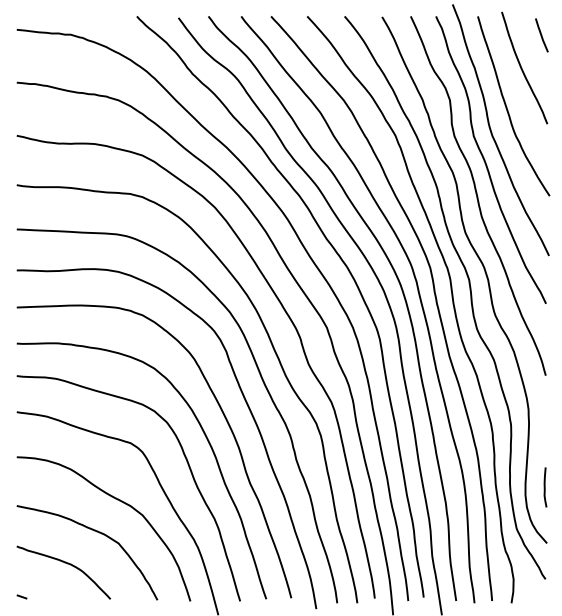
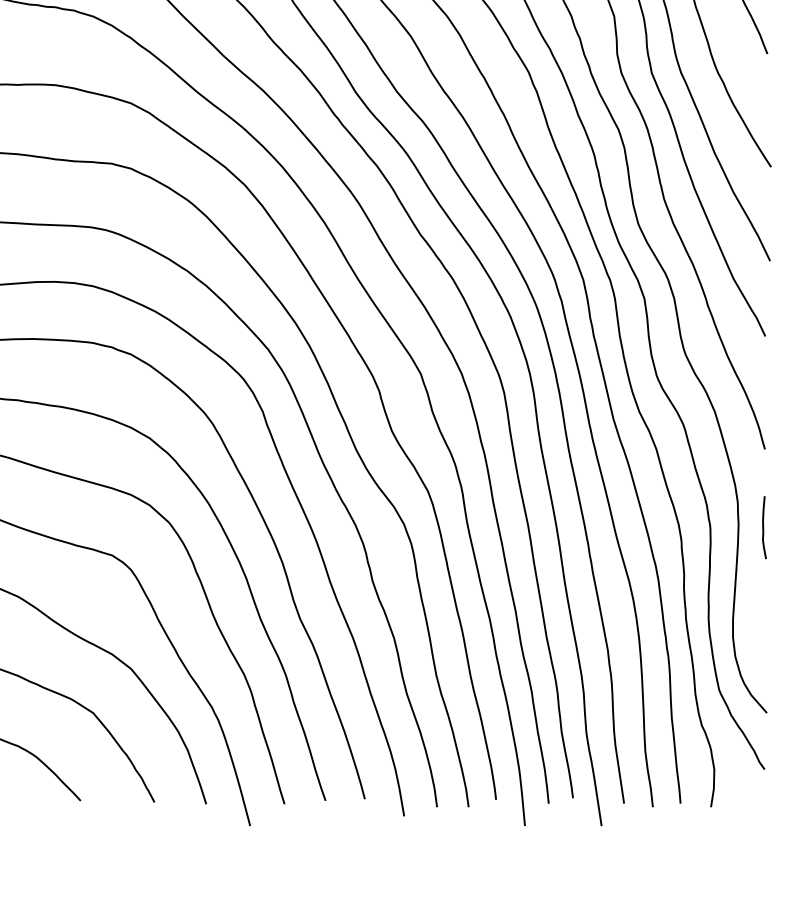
curve: (545, 487) -> (764, 527), moved

